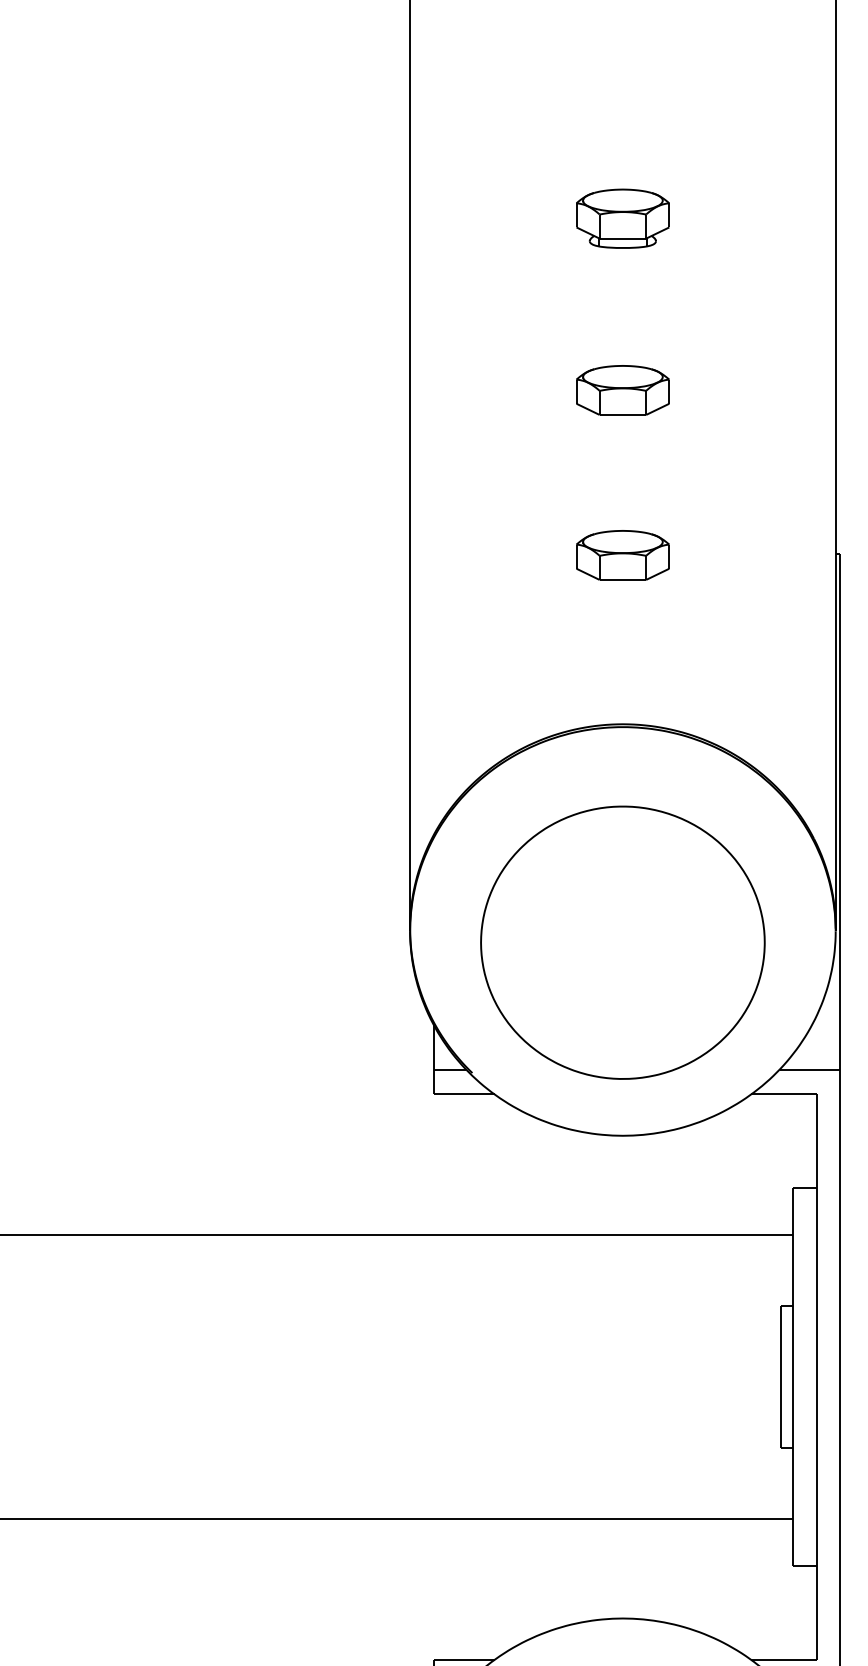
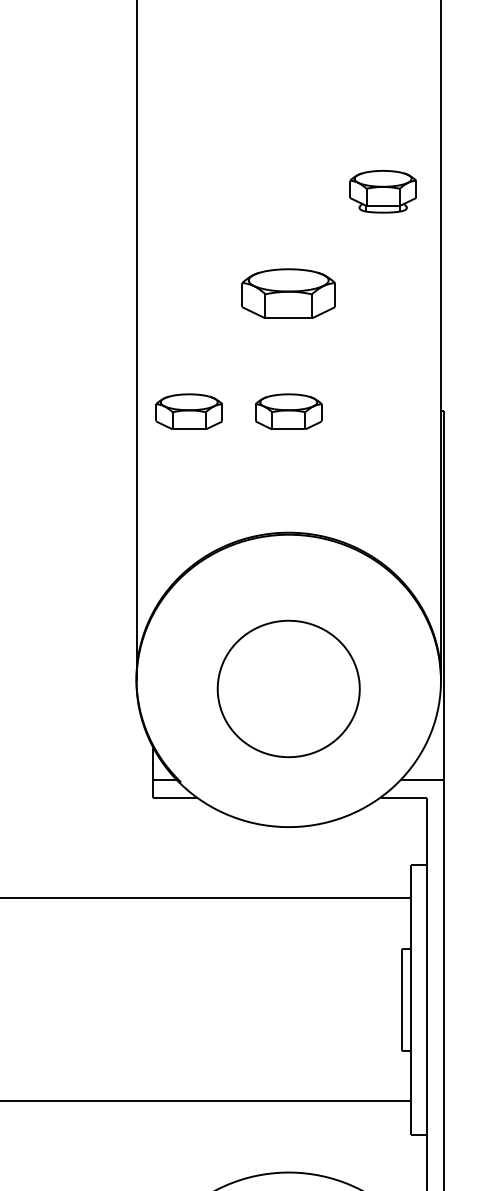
part: (622, 218) -> (382, 191), moved
part: (622, 390) -> (288, 293), size x1.4
part: (483, 555) -> (189, 411), added
part: (622, 942) -> (288, 688), size x0.7

